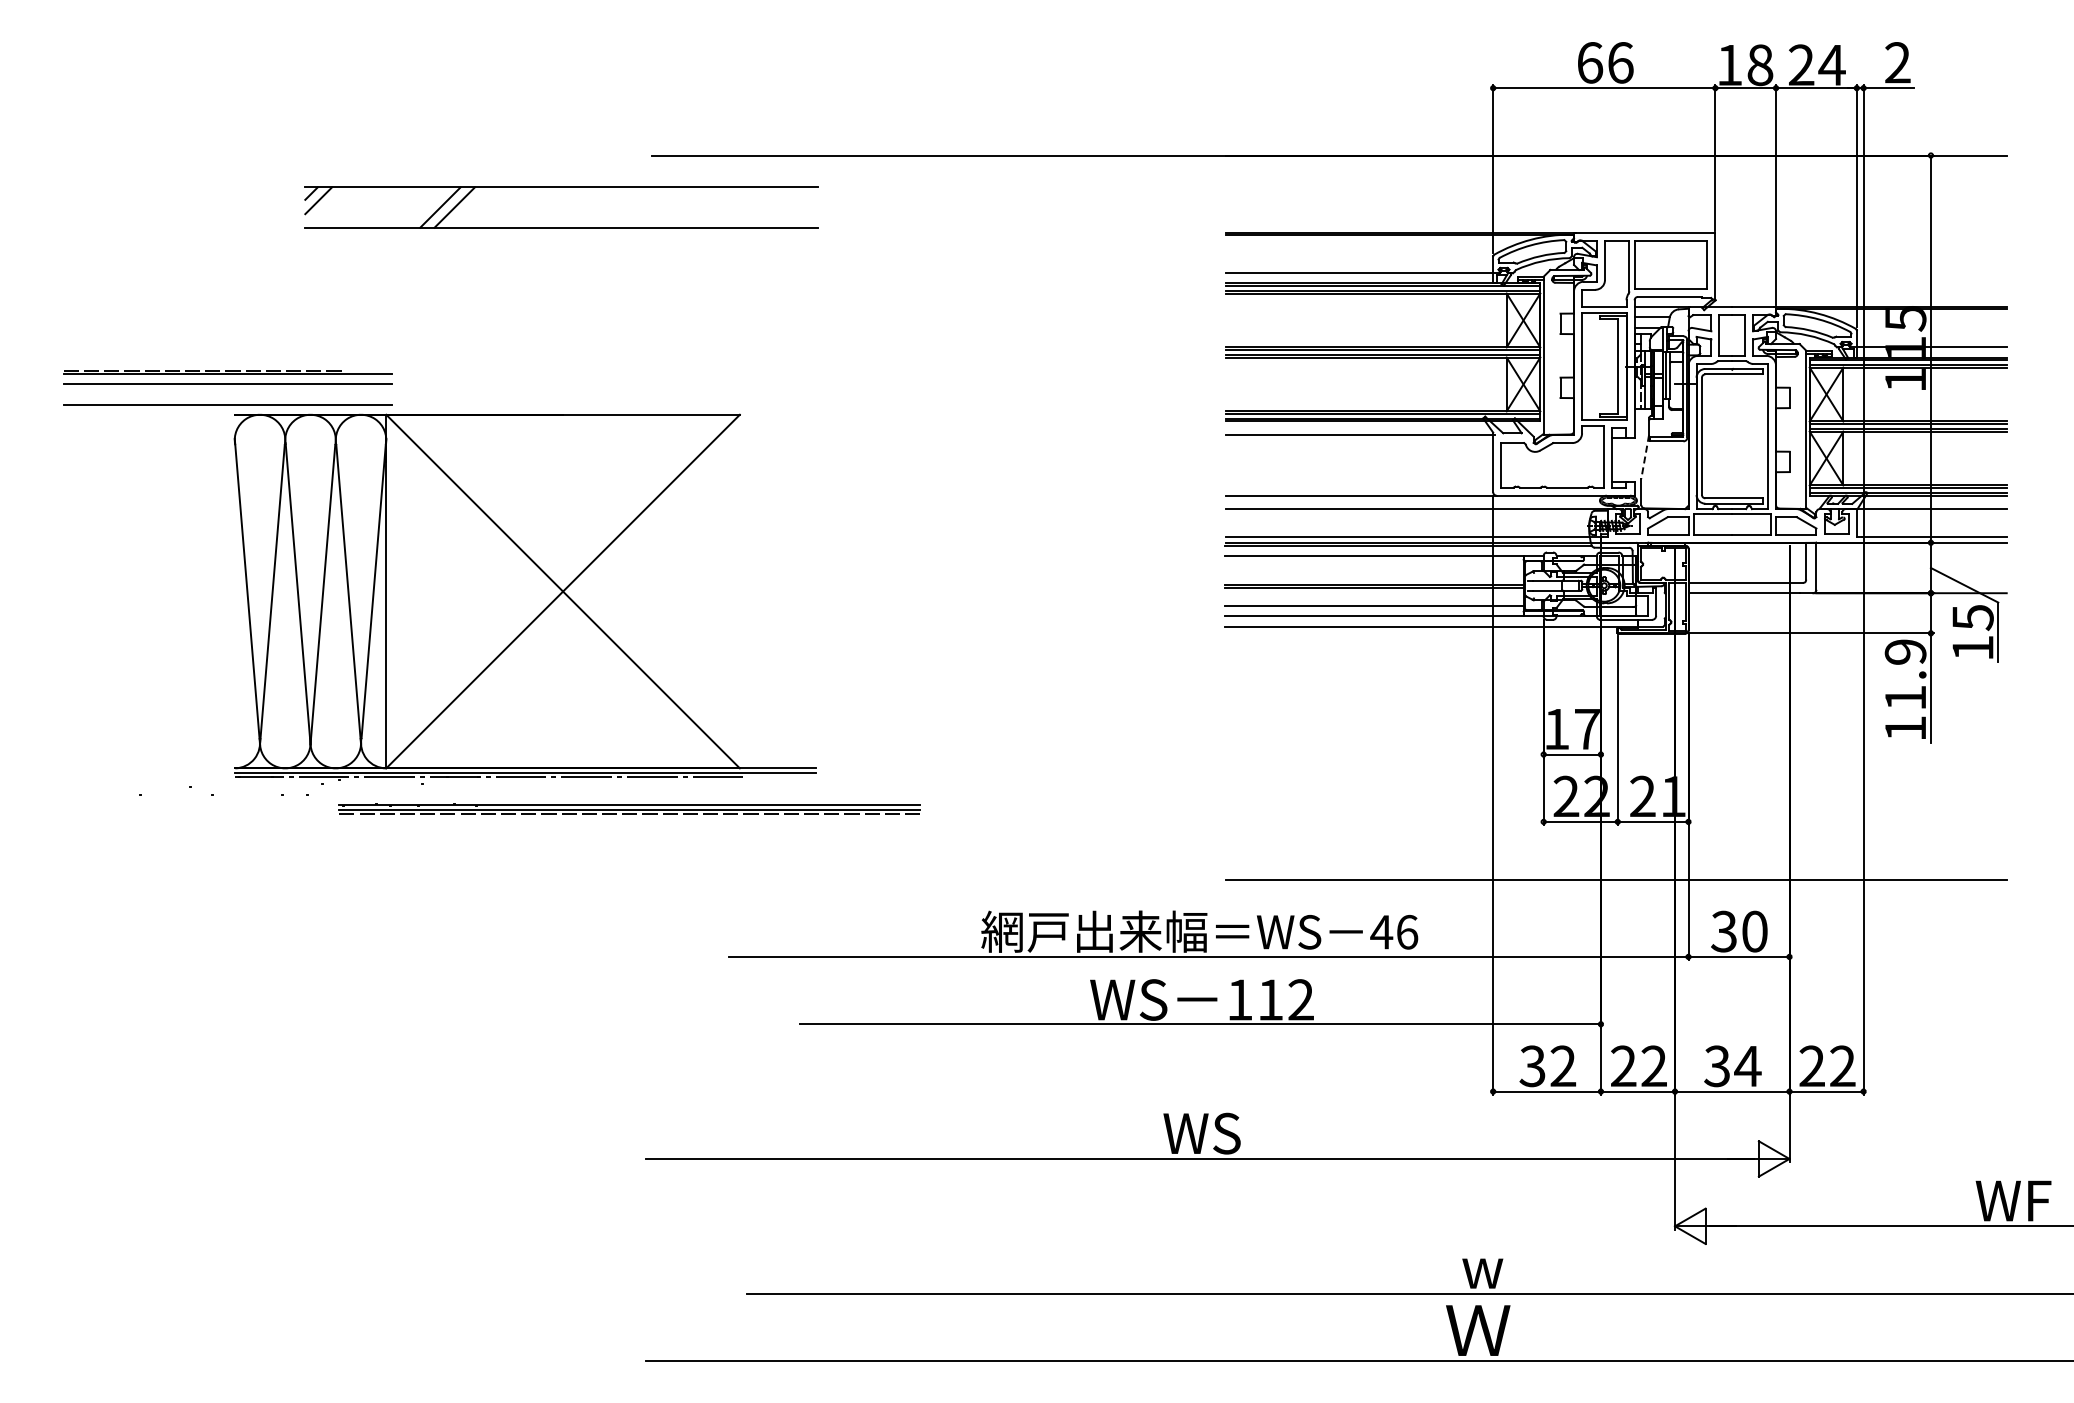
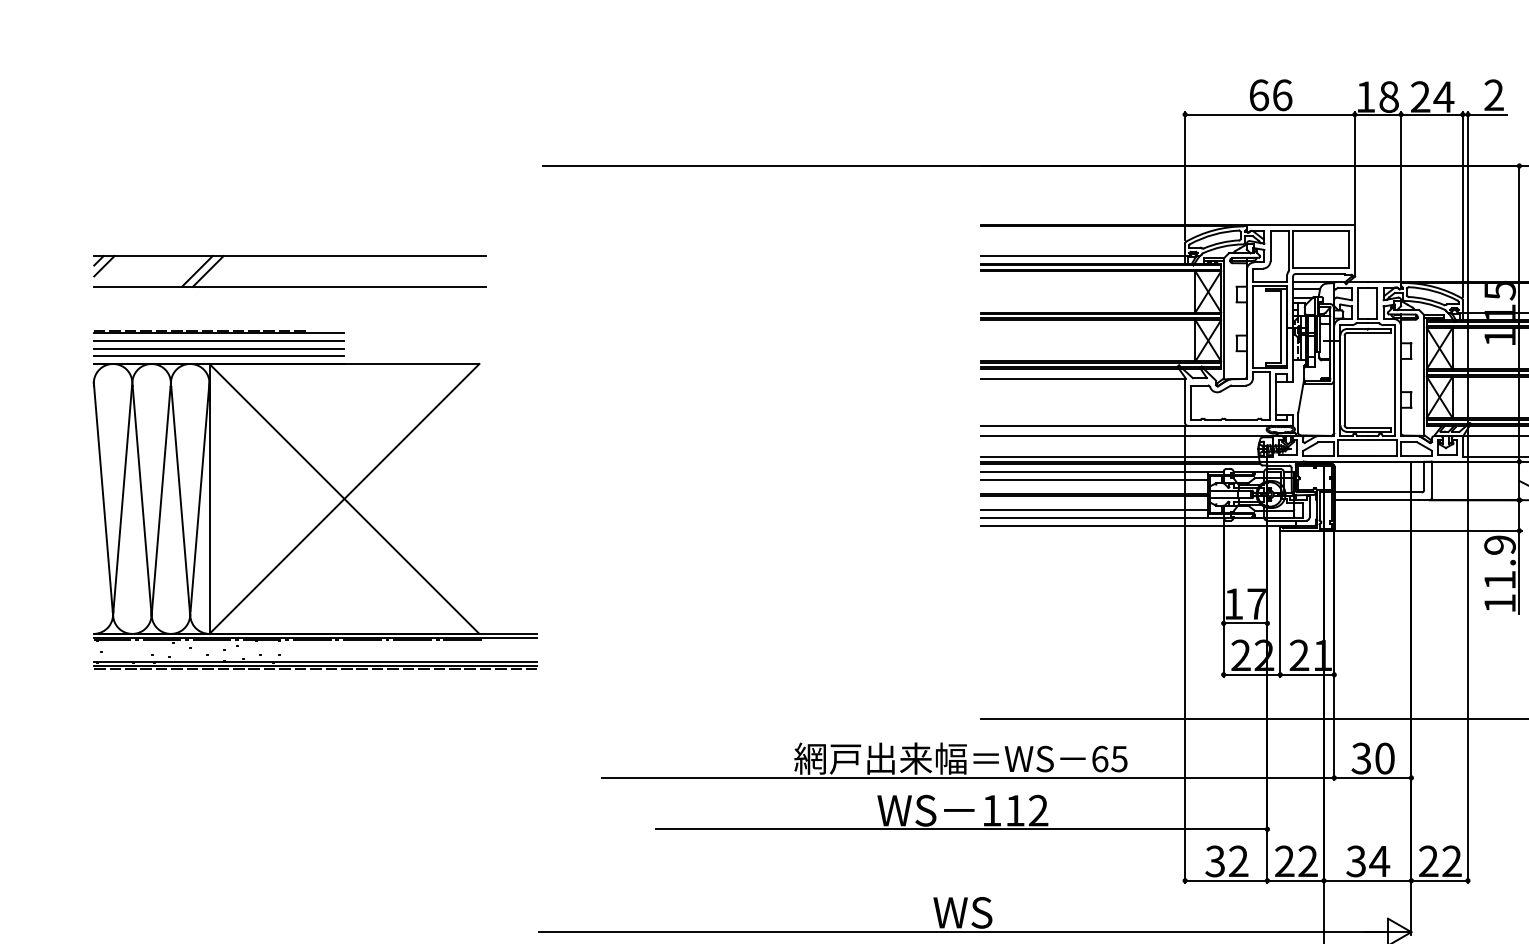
part: (561, 187) -> (289, 256), moved
line: (228, 394) -> (219, 348), added
line: (1645, 457) -> (1301, 396), dashed -> solid
line: (1374, 566) -> (1094, 479), added
part: (524, 598) -> (315, 504), moved
part: (629, 808) -> (315, 664), moved
text: (1394, 931) -> (1109, 758), 46 -> 65

